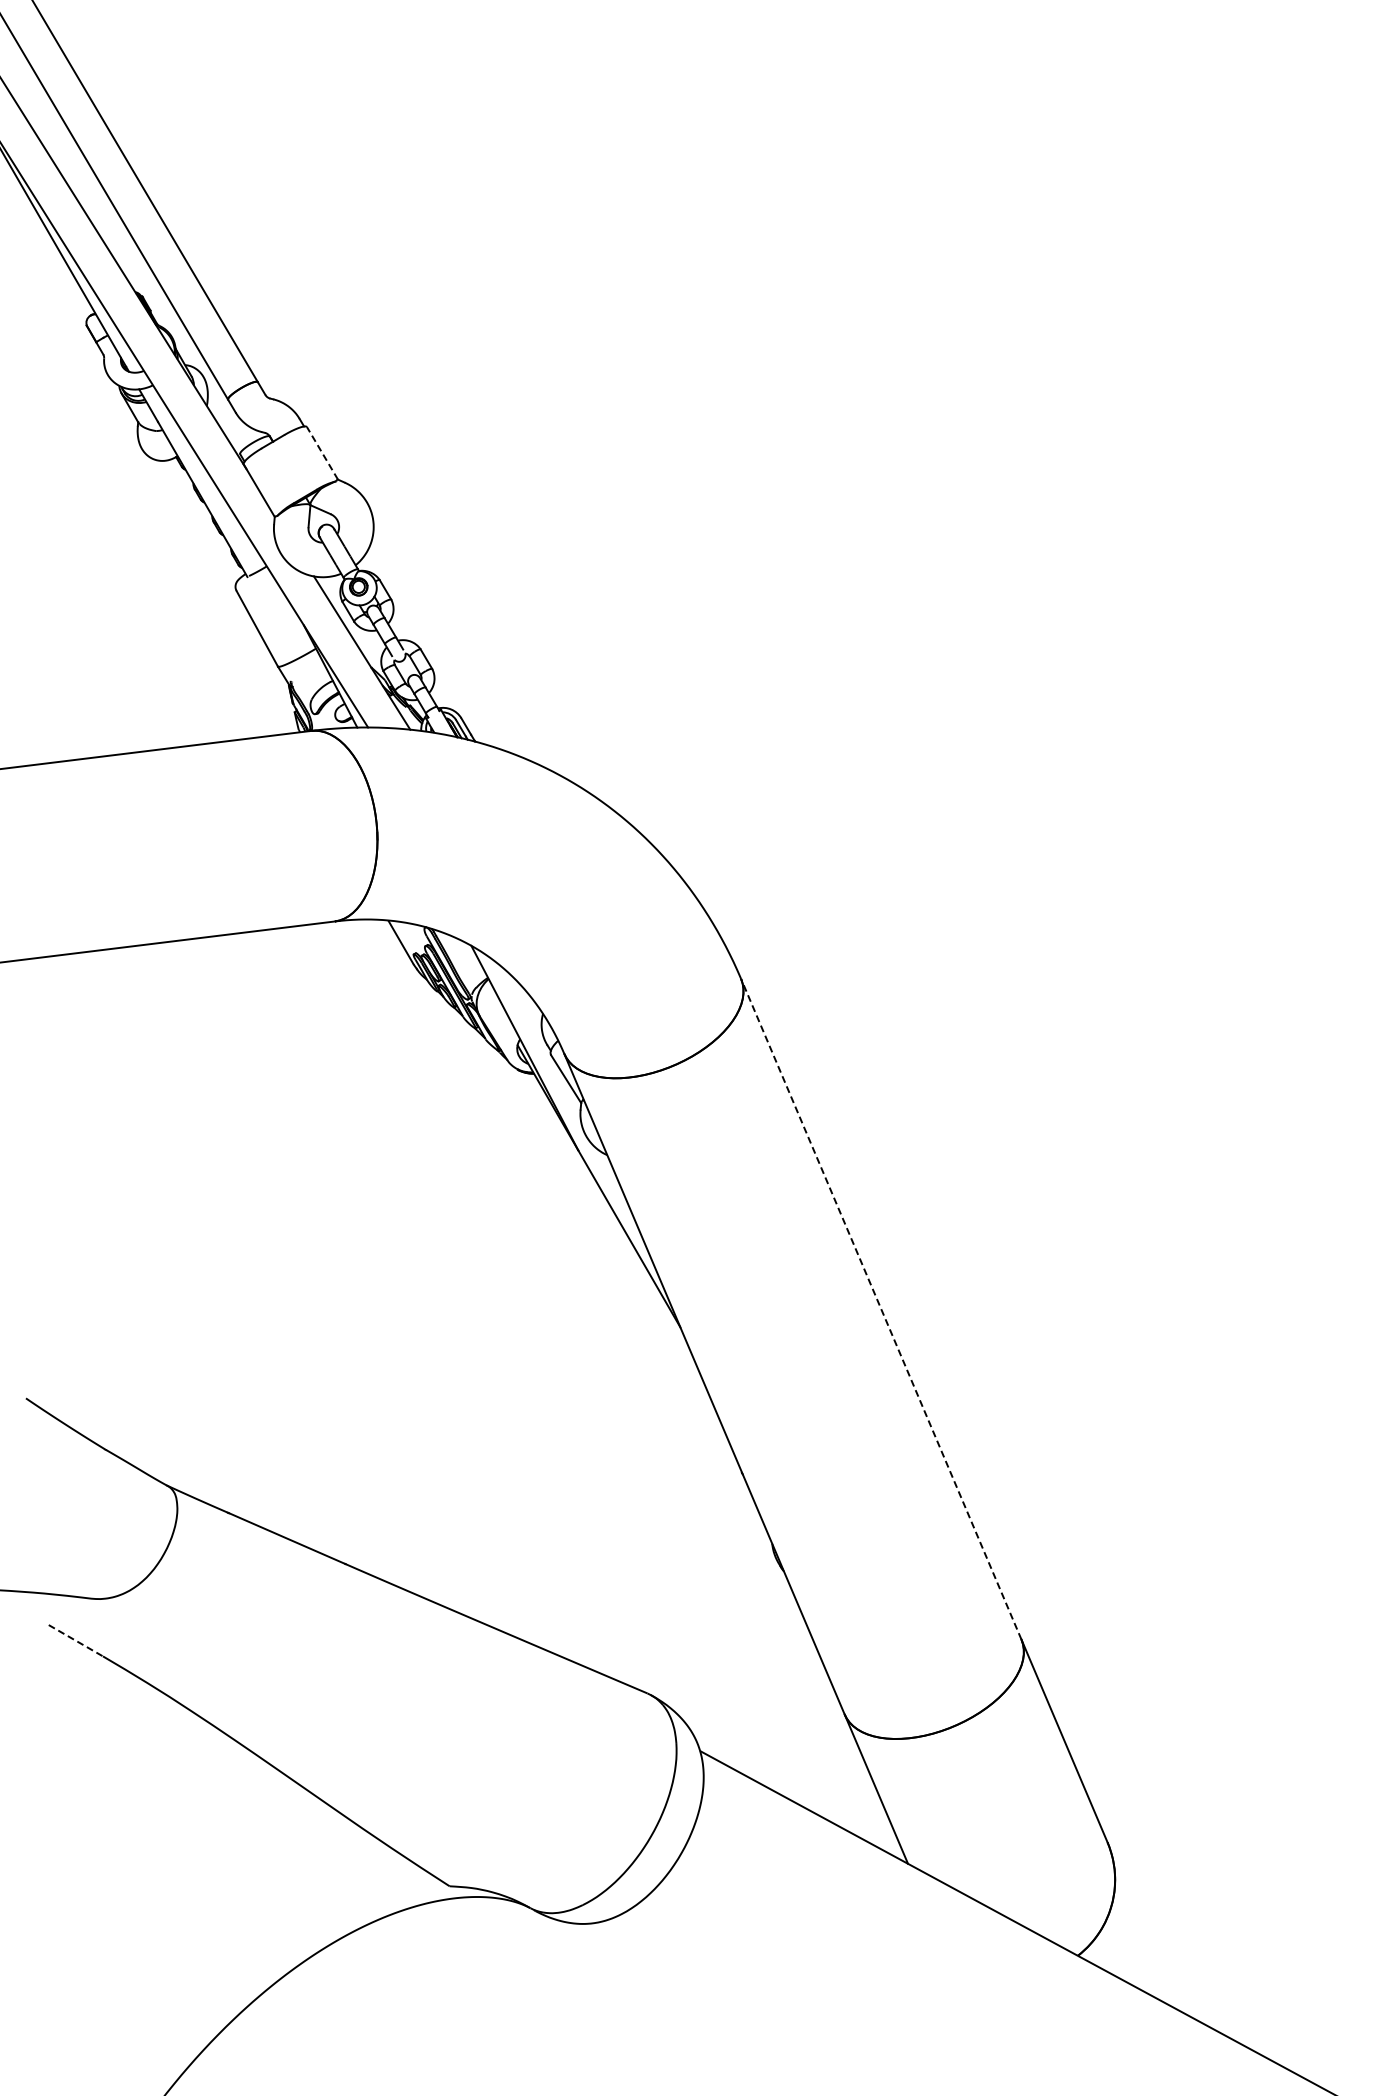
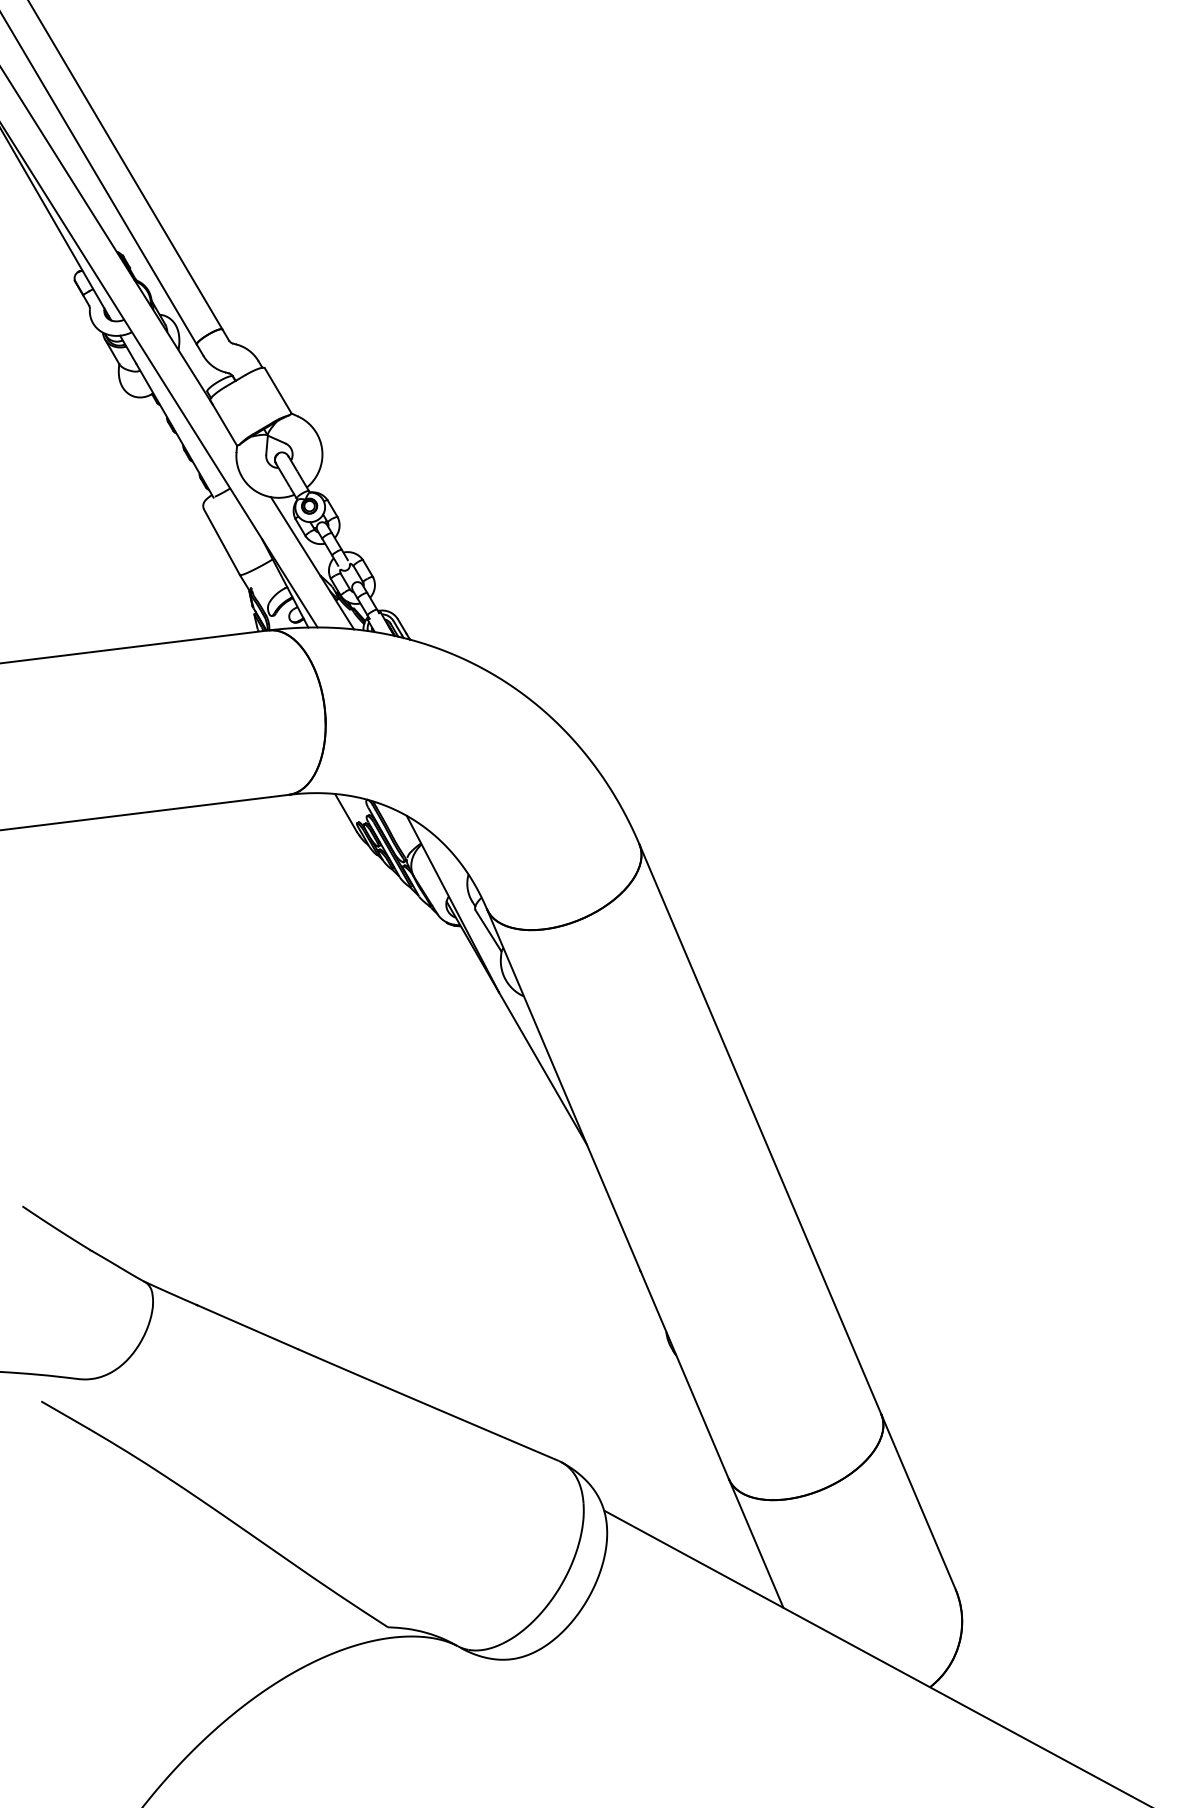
line: (322, 453) -> (278, 391), dashed -> solid
line: (881, 1309) -> (760, 1129), dashed -> solid
line: (76, 1640) -> (66, 1415), dashed -> solid

